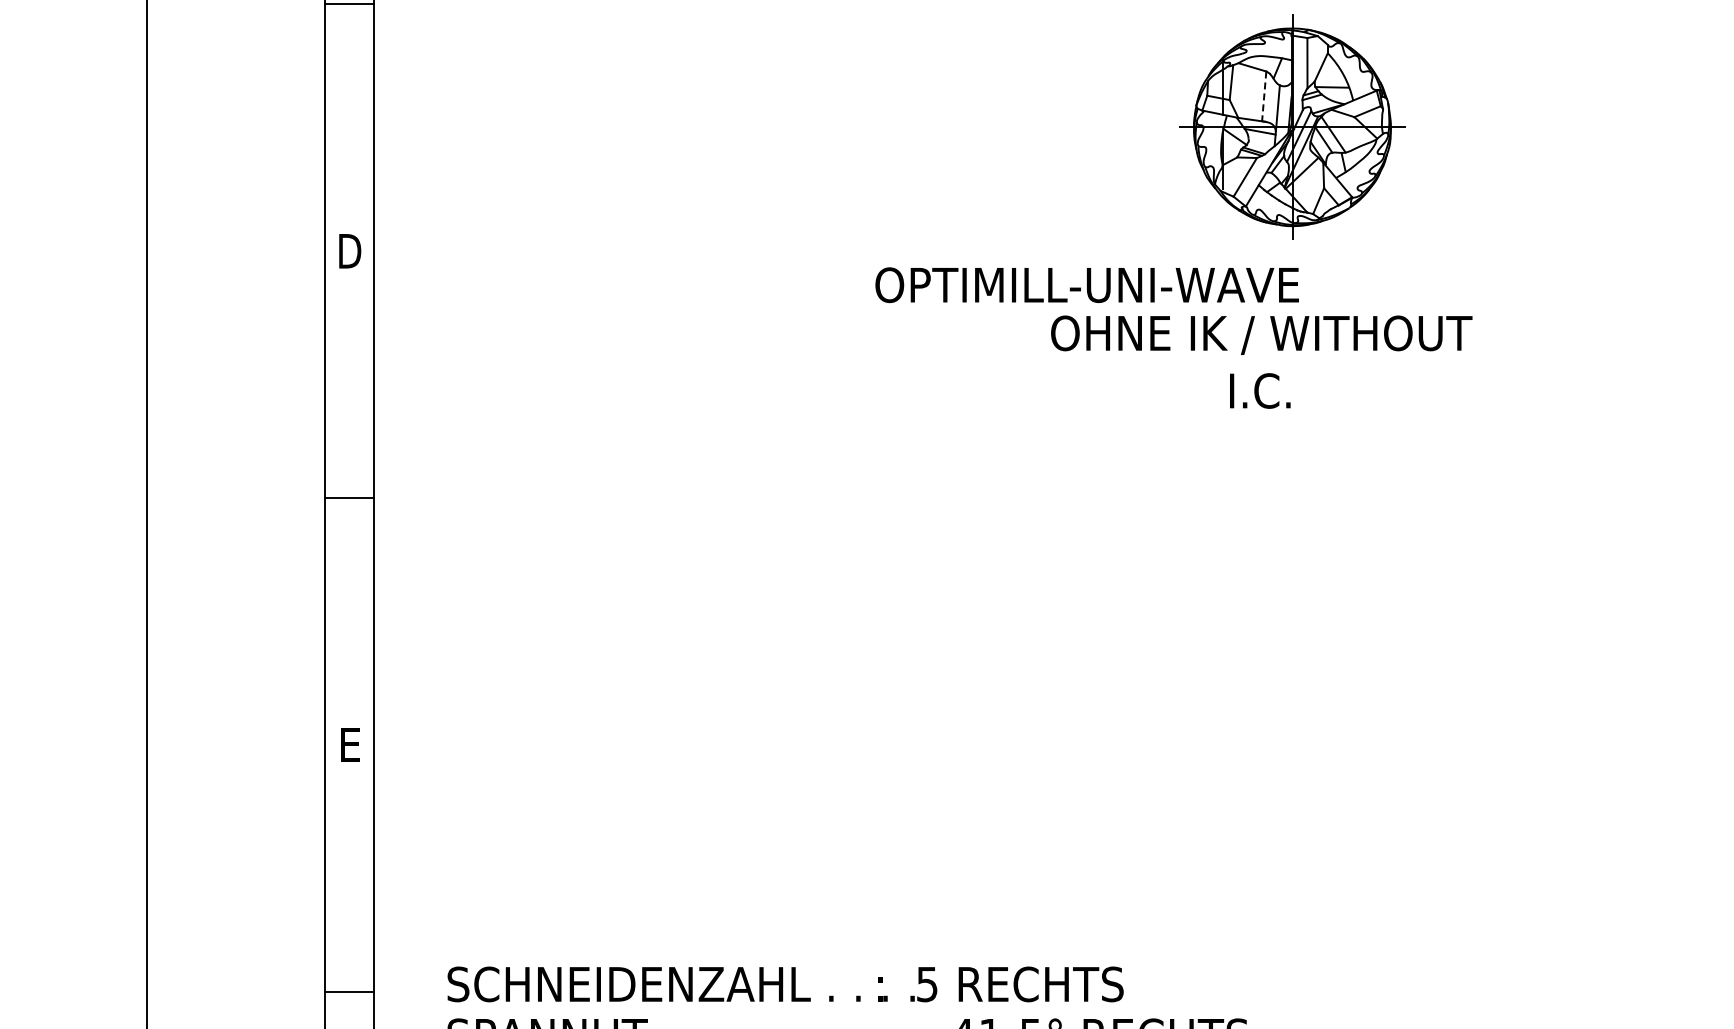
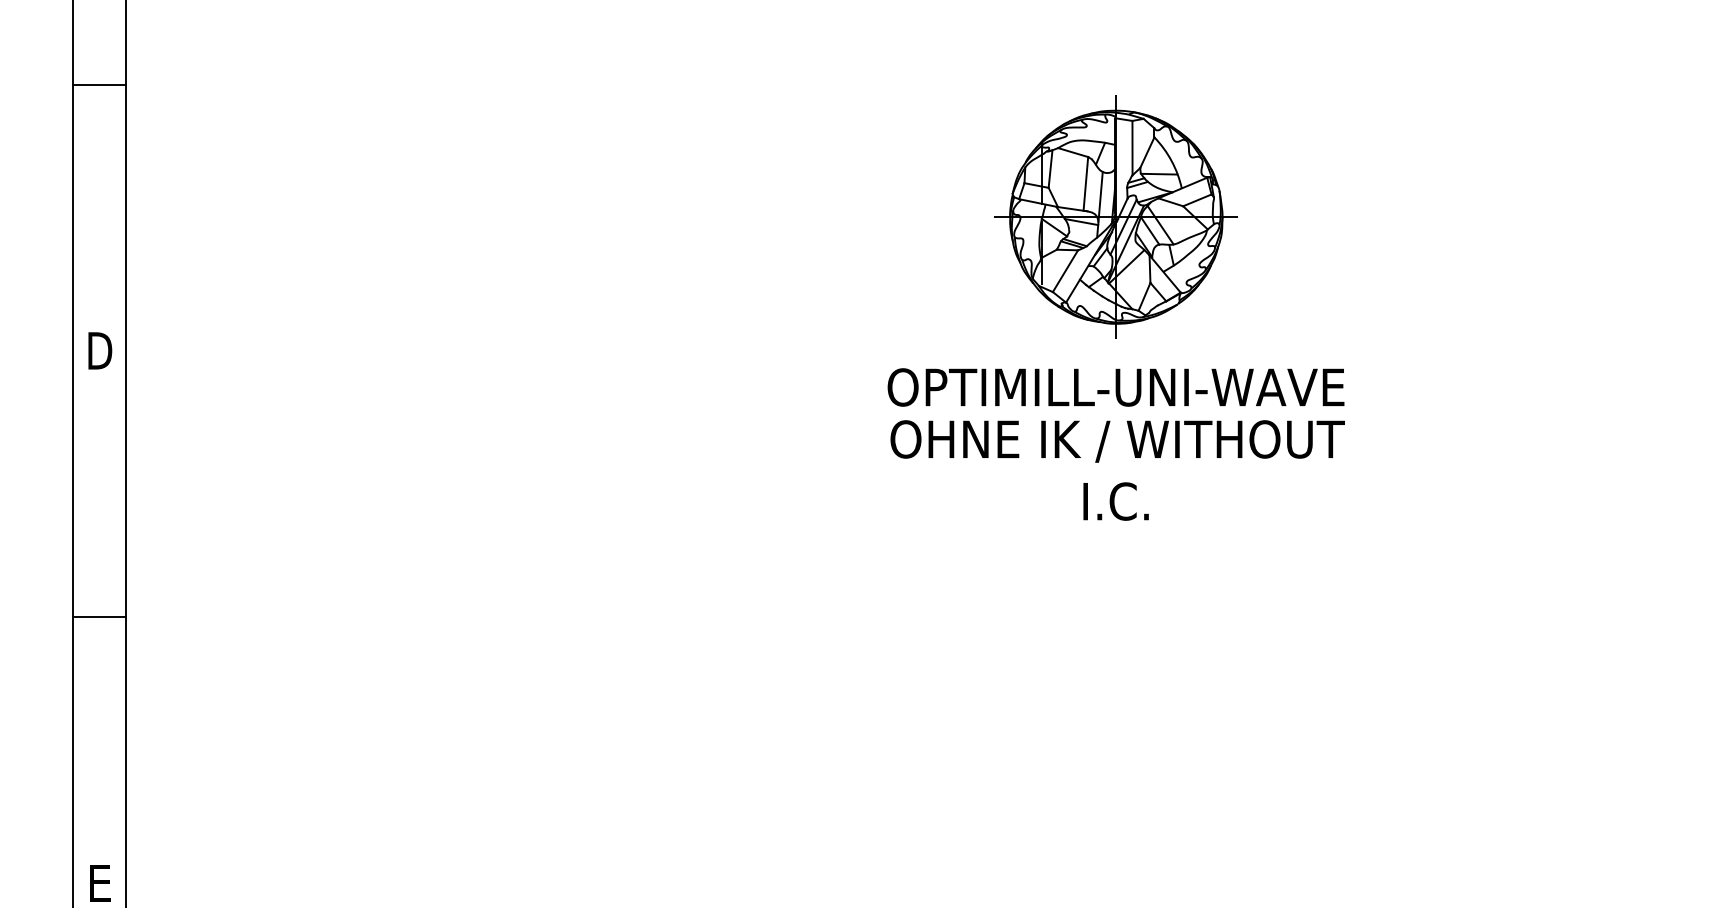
line: (1264, 96) -> (1086, 184), dashed -> solid
text: (1086, 285) -> (1115, 387), moved
text: (1261, 361) -> (1117, 469), moved

